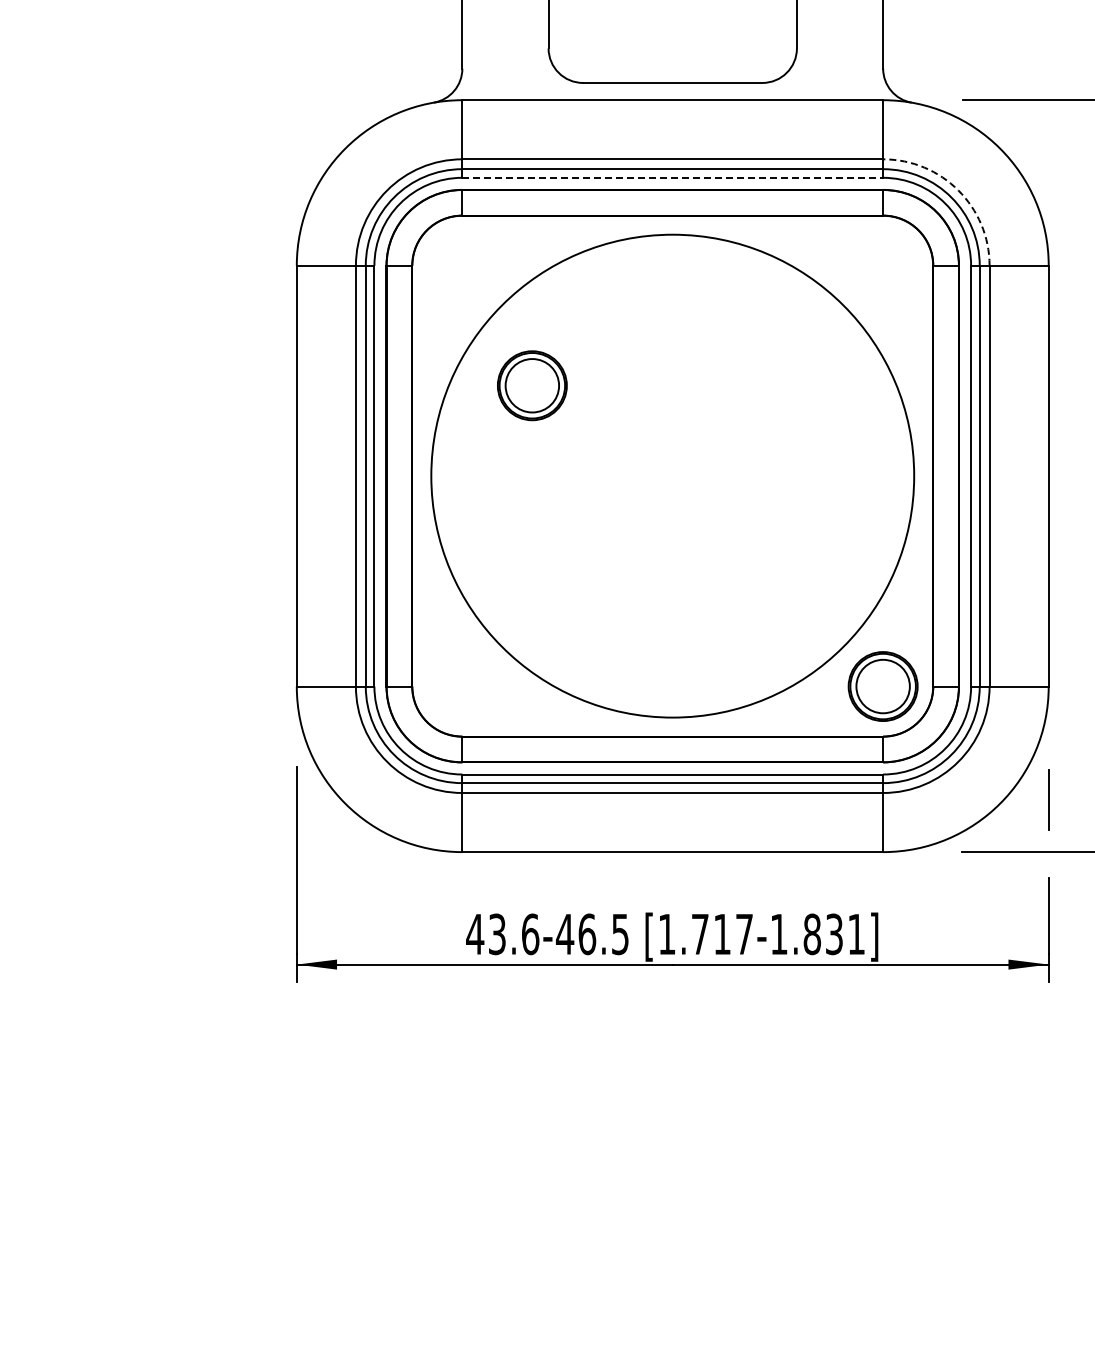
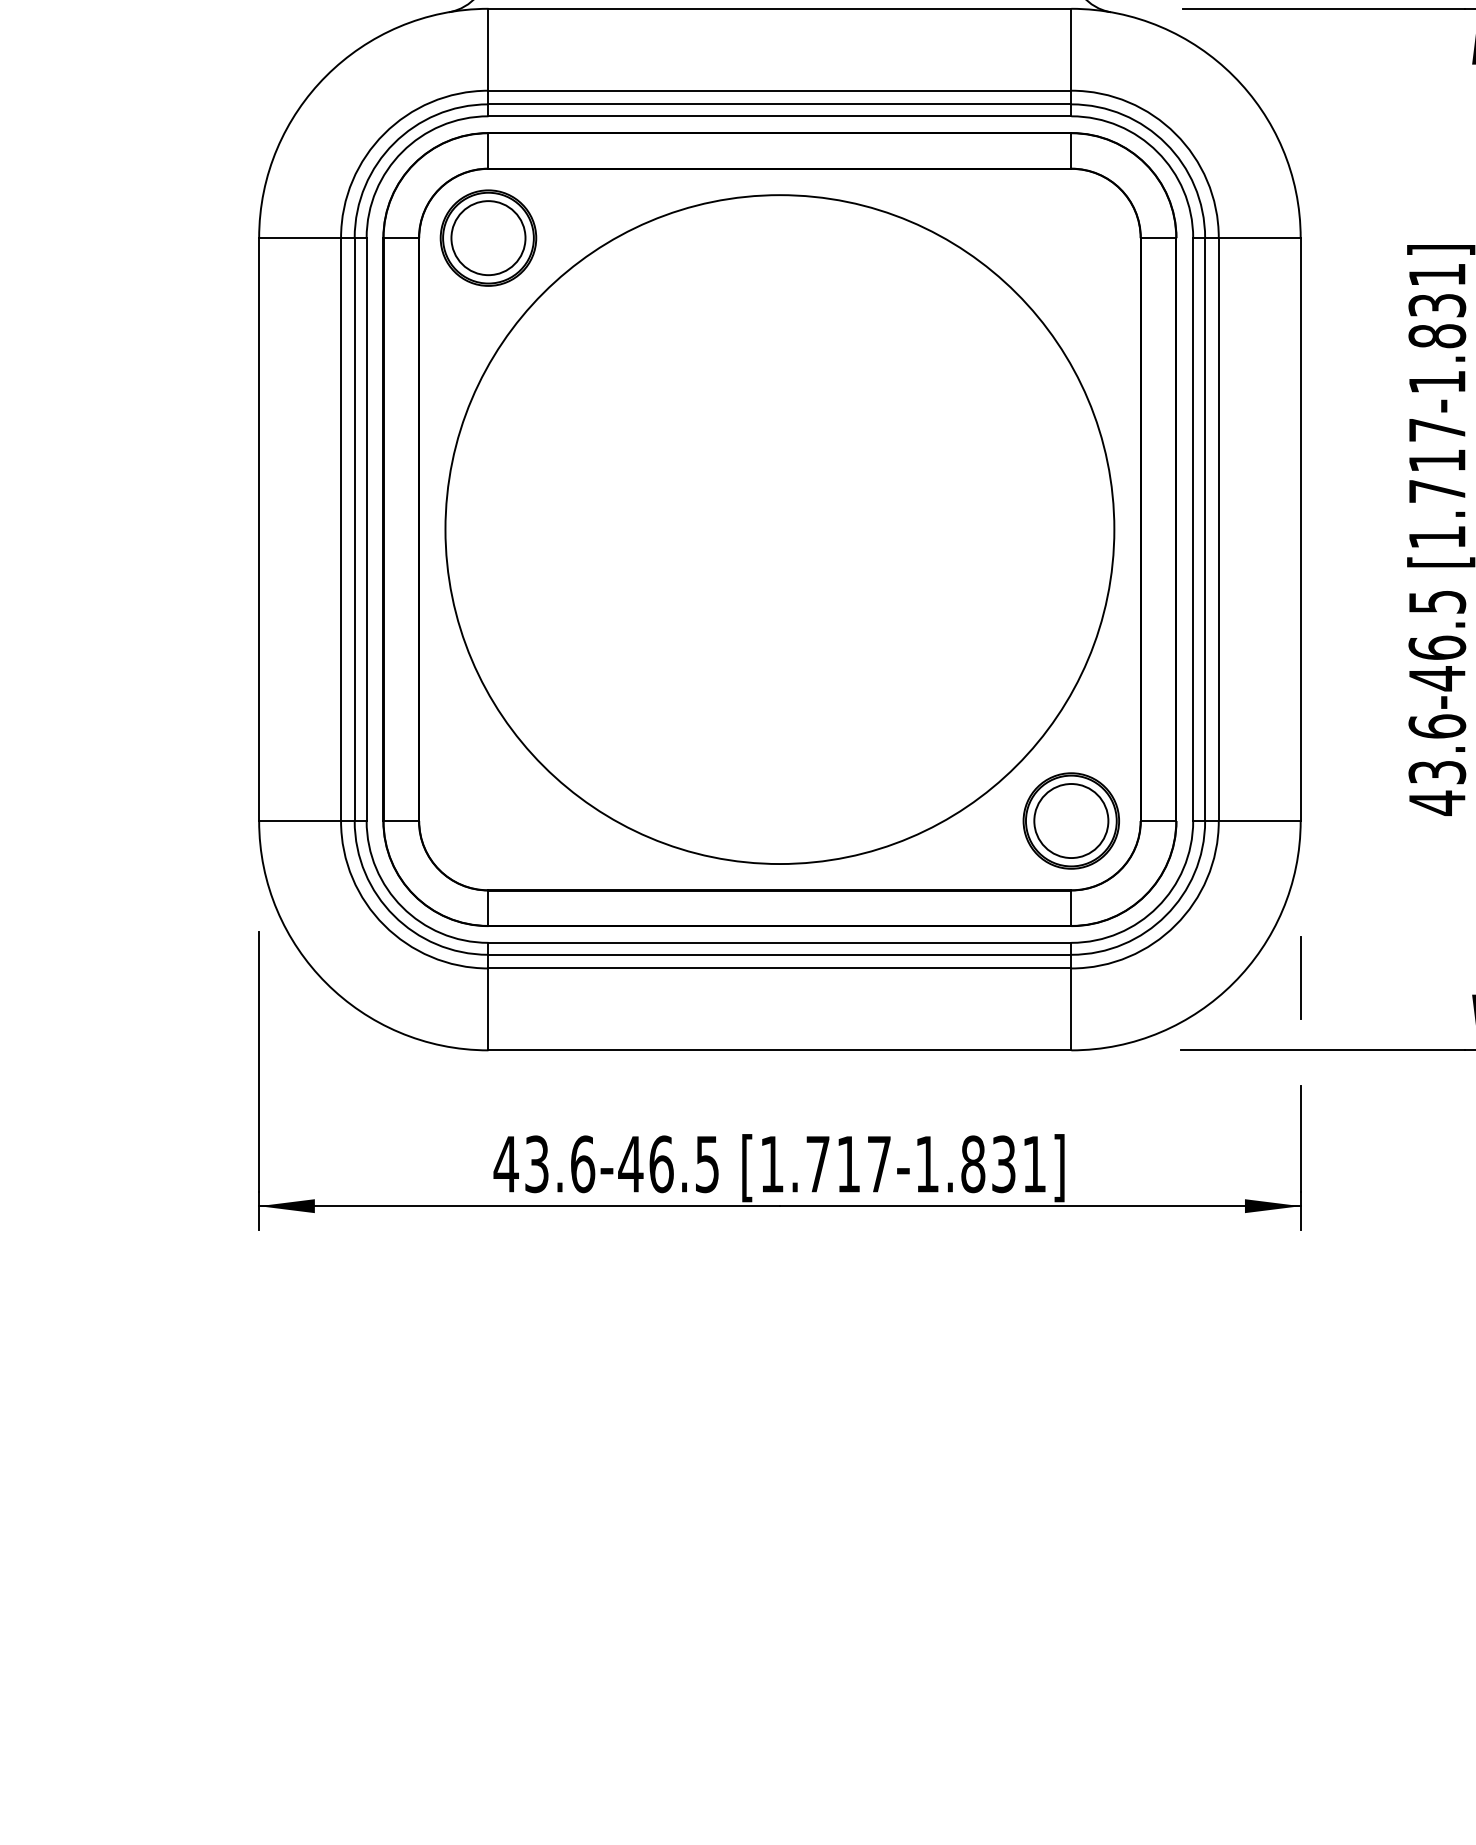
line: (673, 177) -> (780, 115), dashed -> solid
arc: (958, 190) -> (1175, 133), dashed -> solid
part: (532, 385) -> (488, 237), moved

